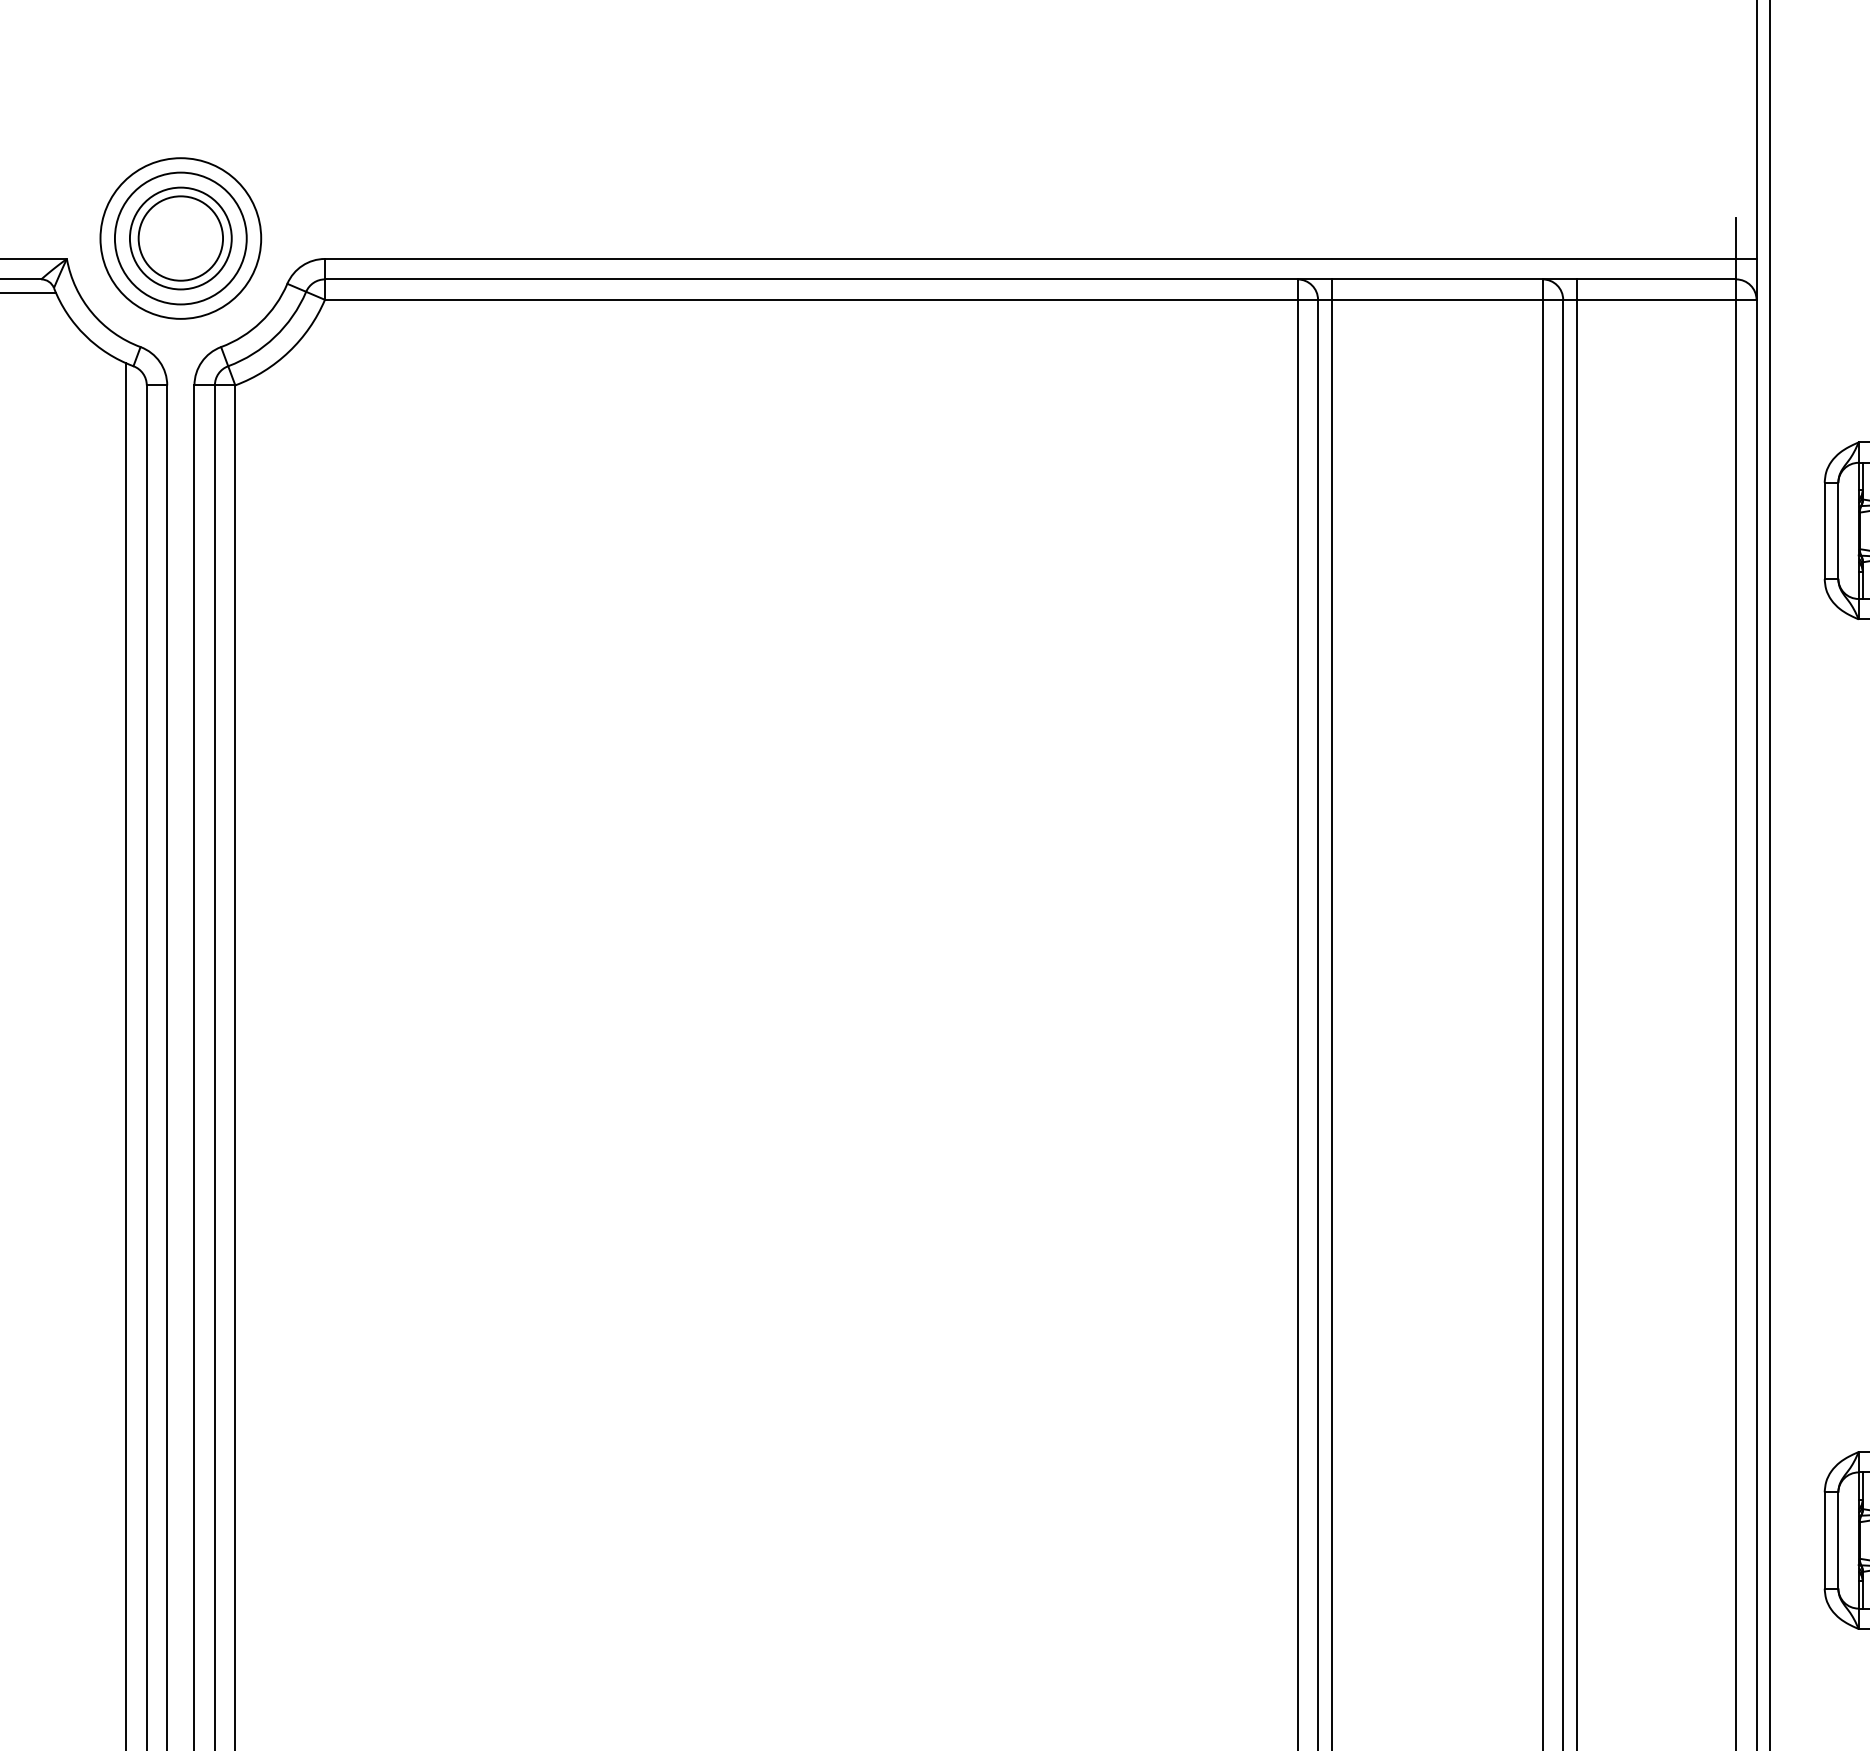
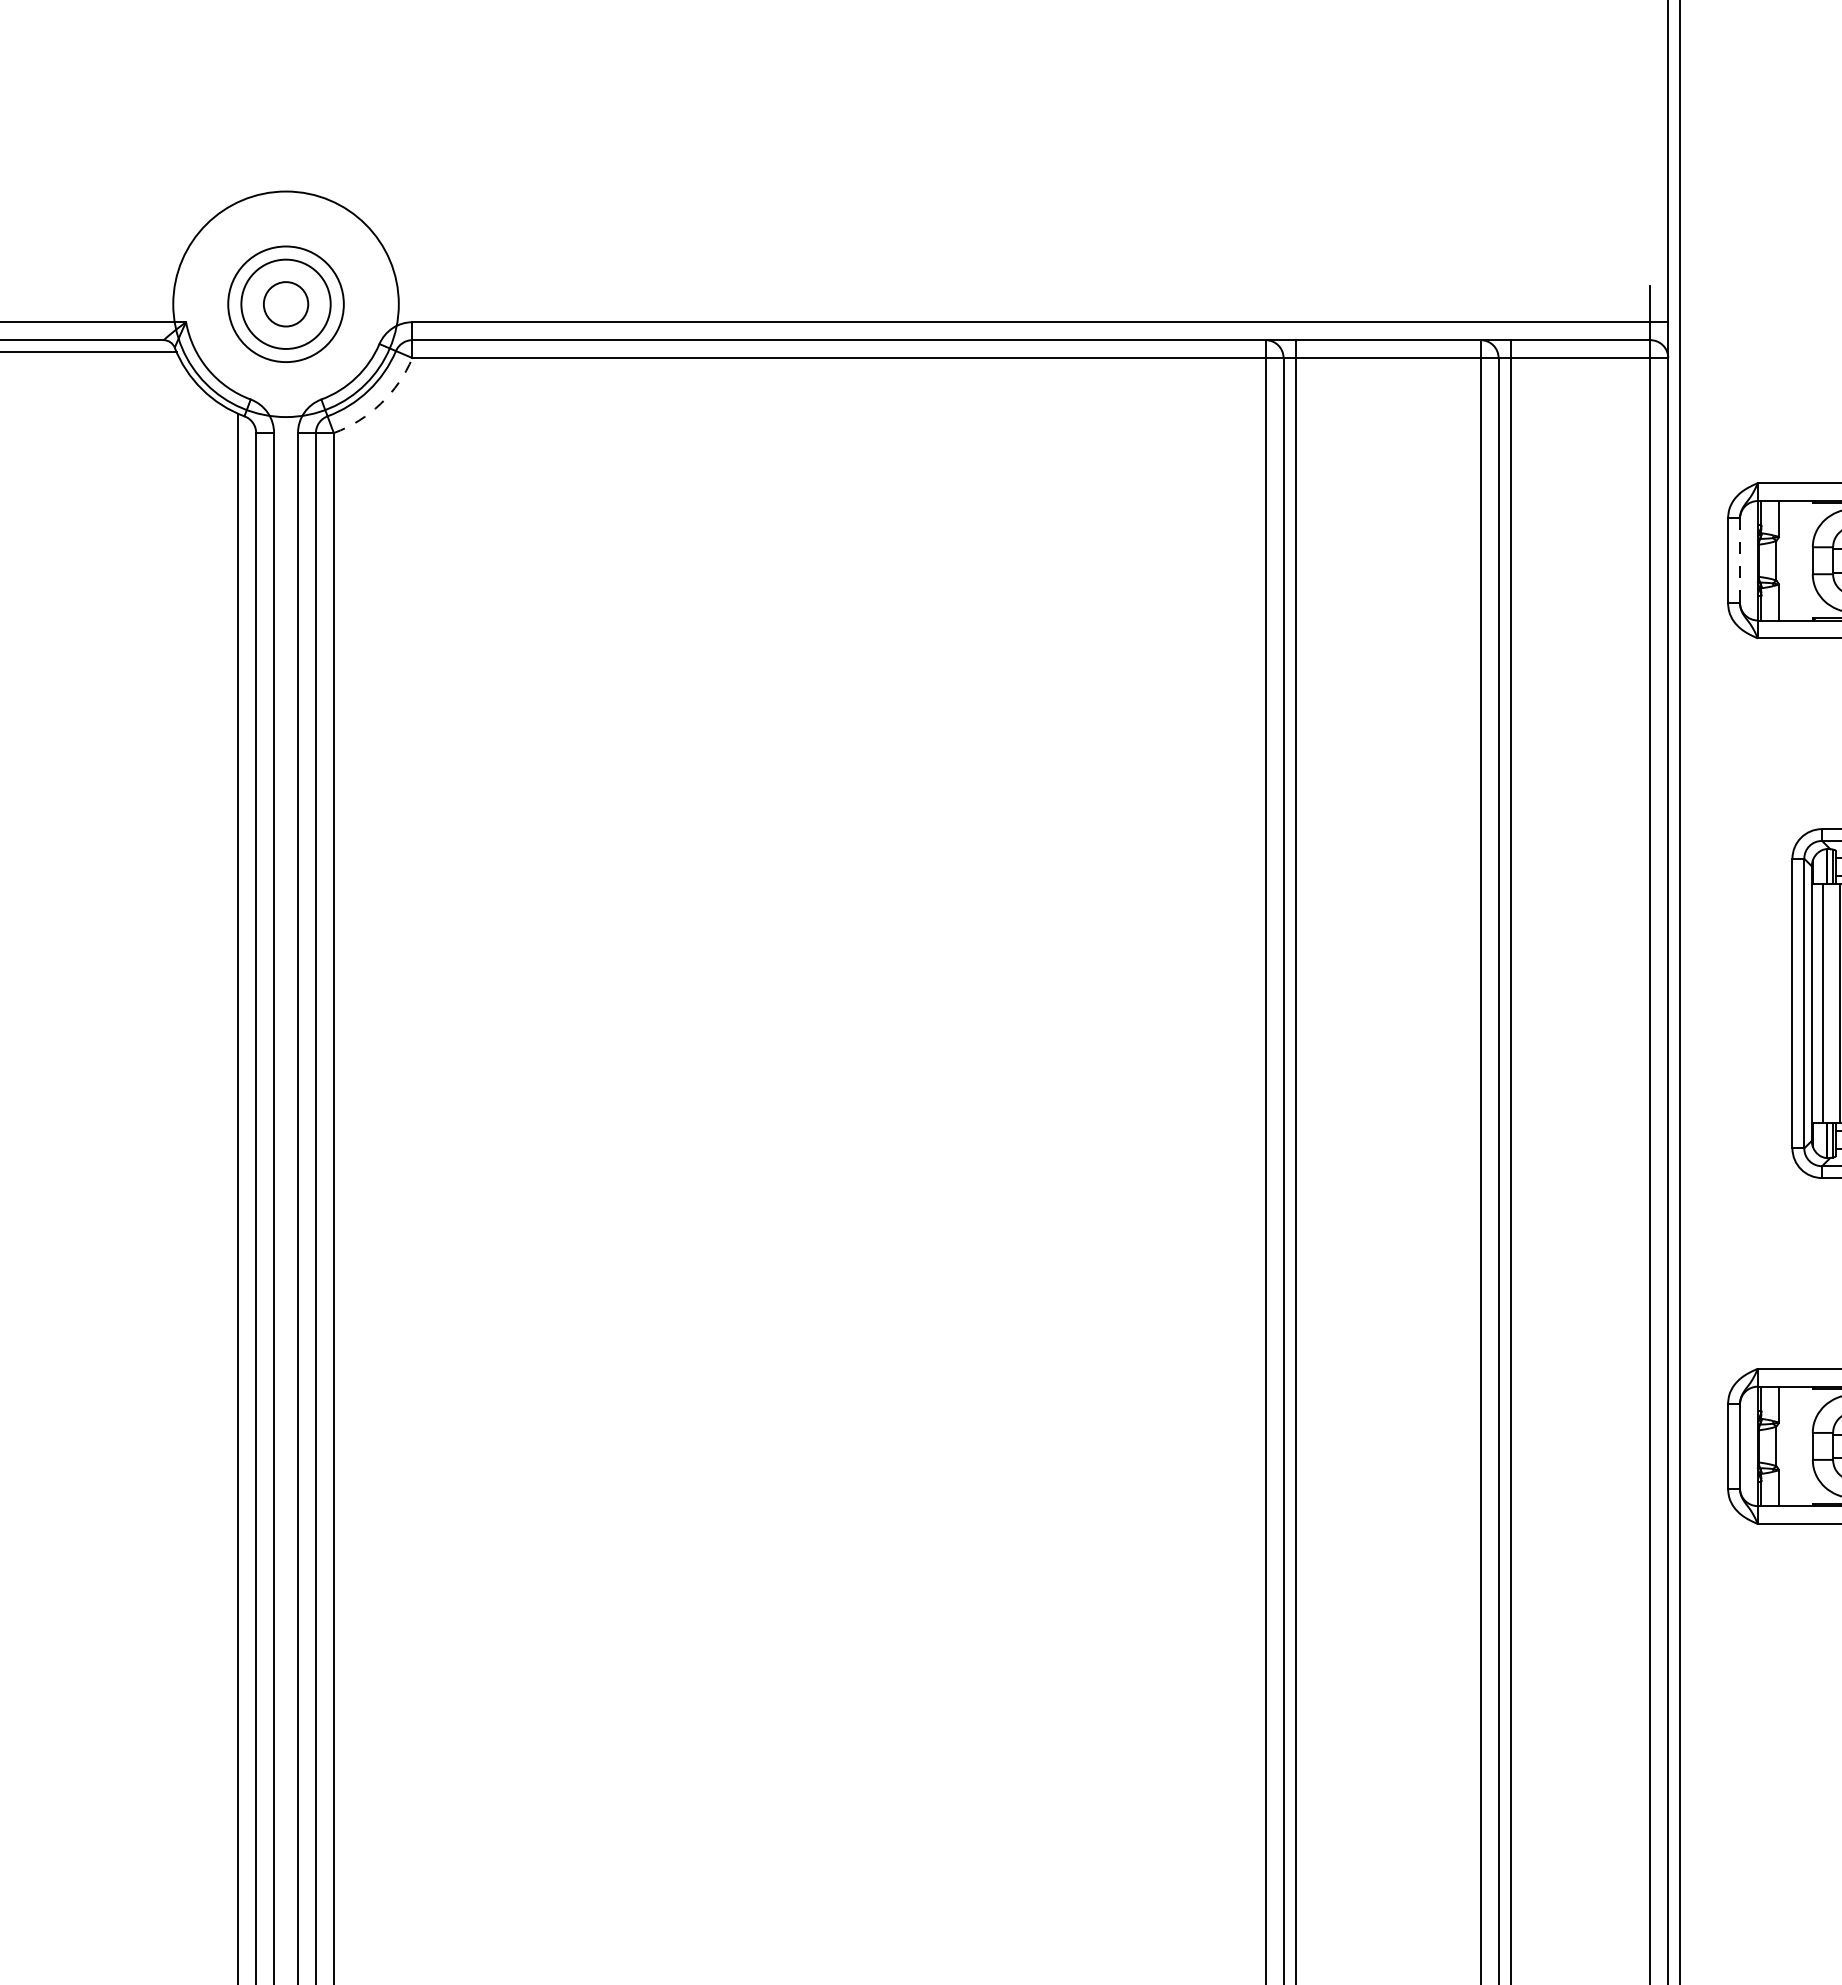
circle: (180, 237) -> (285, 303), size x1.6
circle: (181, 238) -> (286, 304), size x0.6
arc: (288, 351) -> (380, 403), solid -> dashed
line: (1837, 531) -> (1739, 561), solid -> dashed

